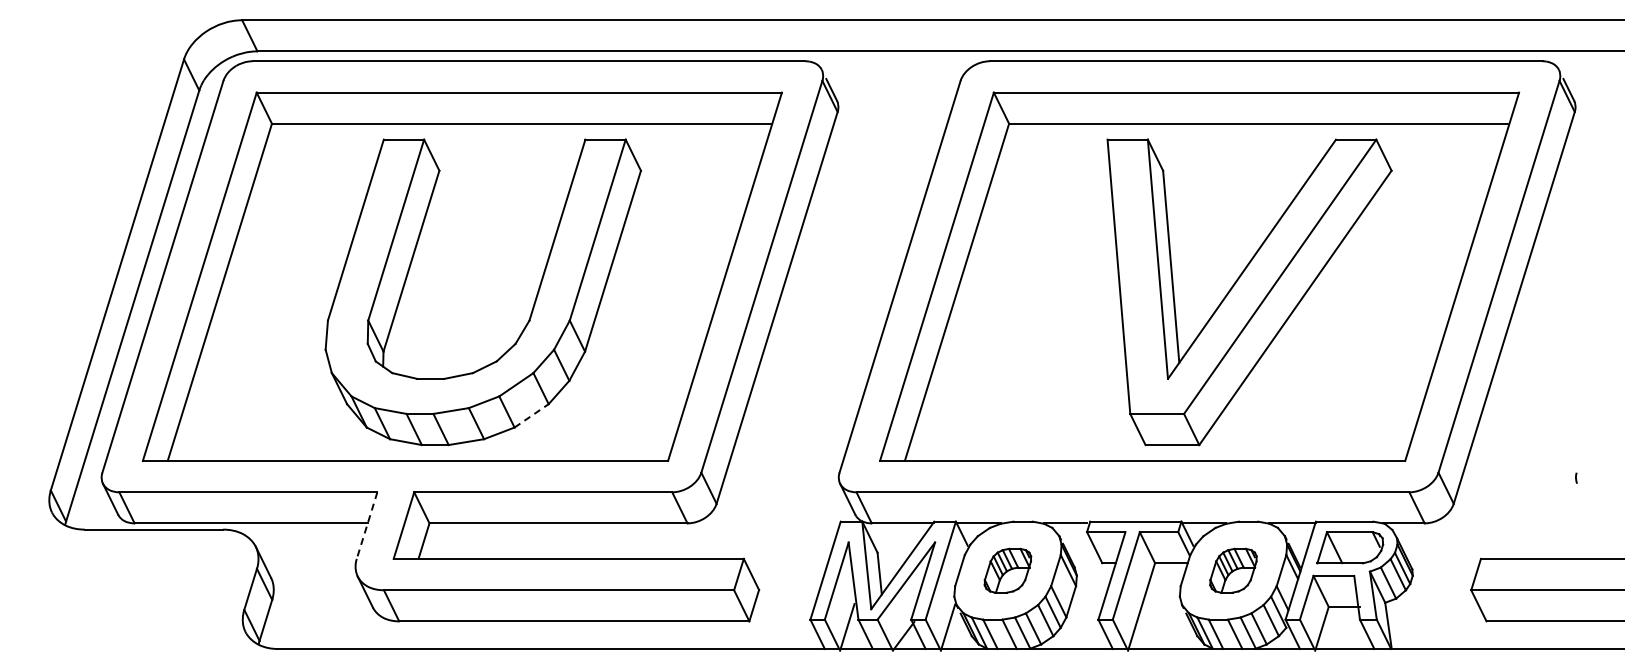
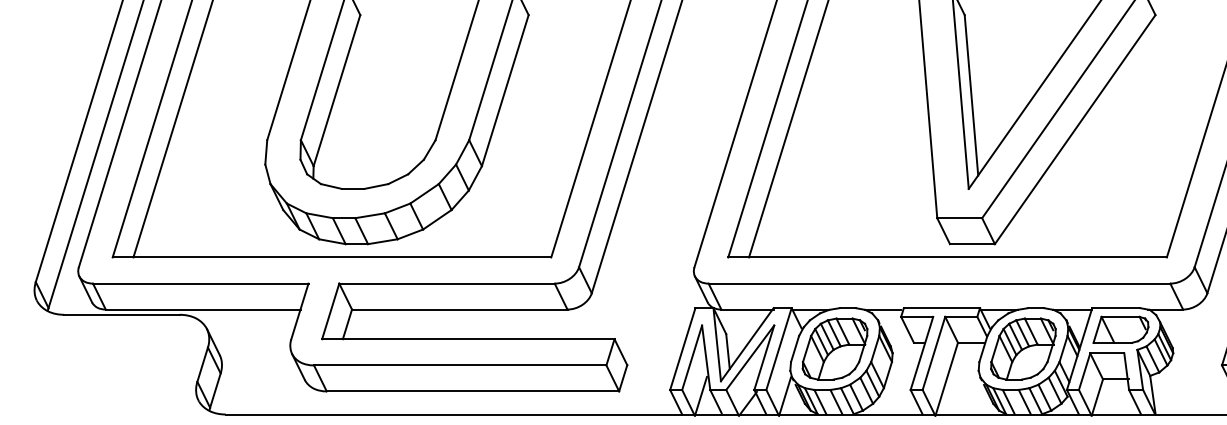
line: (531, 415) -> (437, 219), dashed -> solid
line: (367, 525) -> (300, 311), dashed -> solid
part: (1007, 570) -> (834, 348), size x1.67
part: (1233, 570) -> (1023, 348), size x1.67

